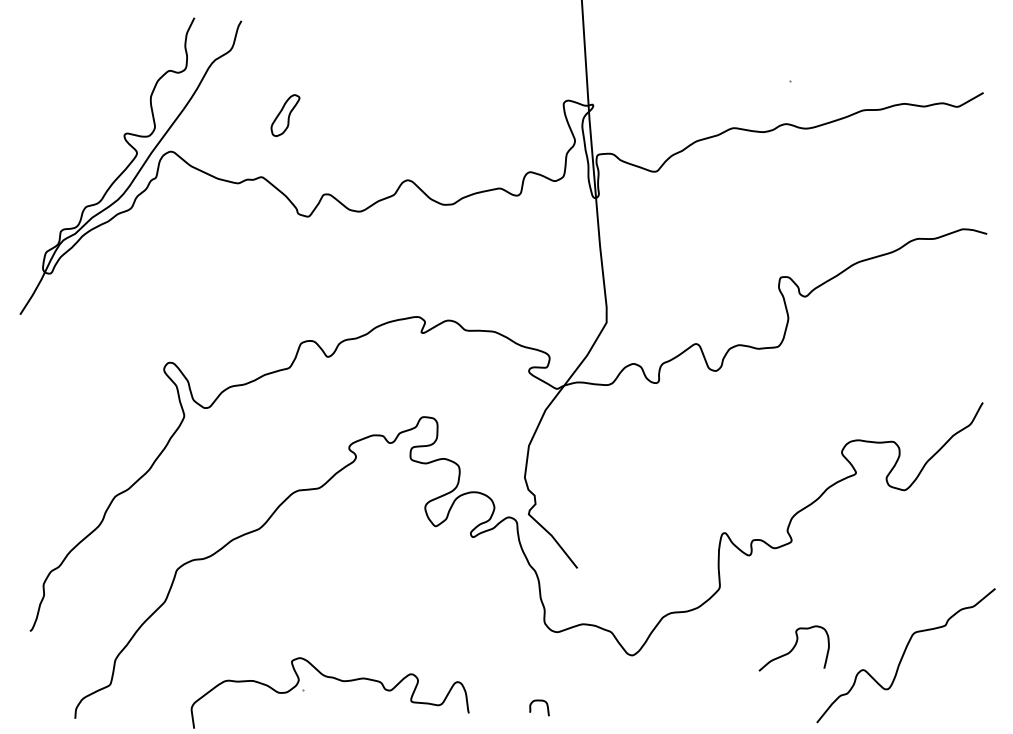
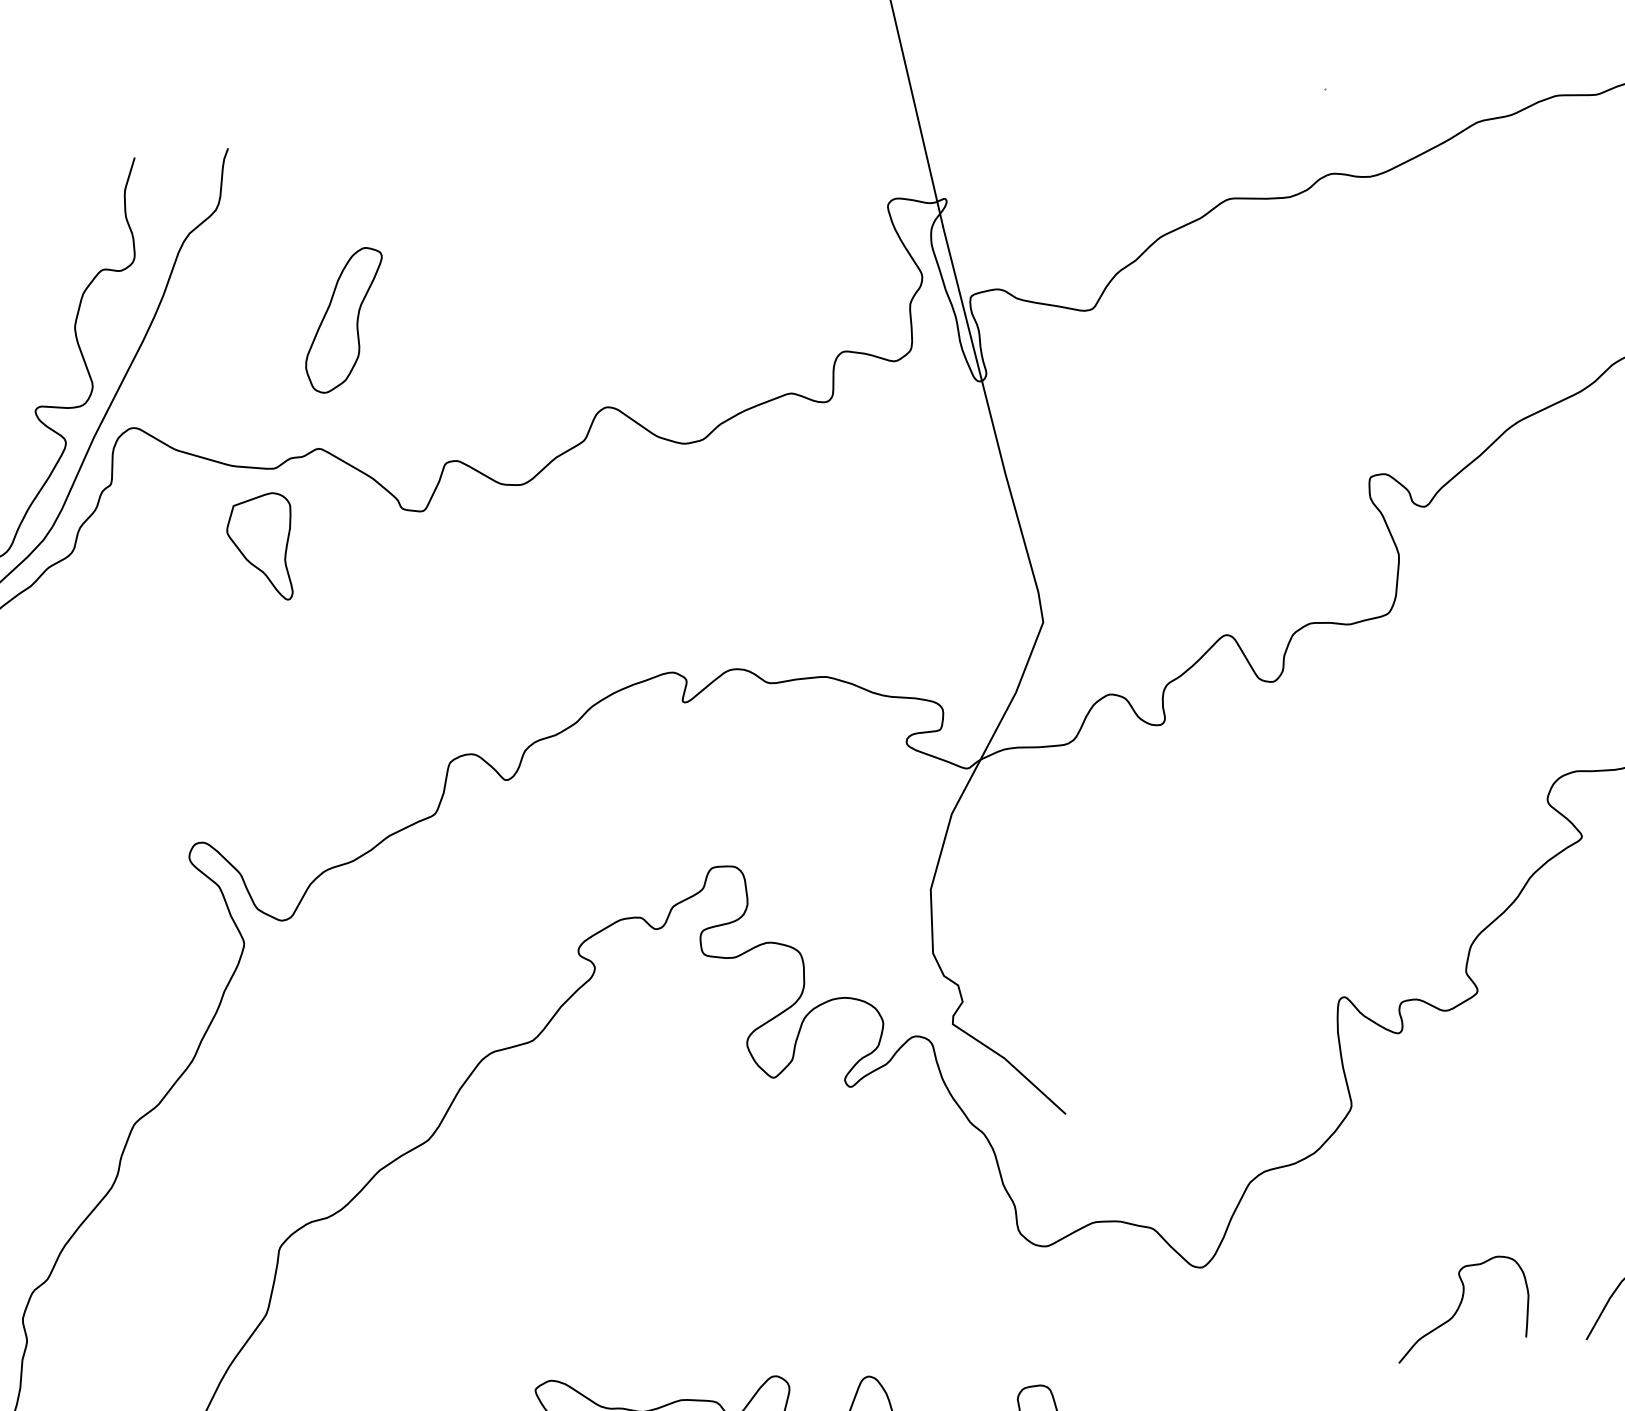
part: (285, 115) -> (345, 319), size x1.67
part: (225, 222) -> (262, 549), added
curve: (793, 648) -> (1459, 1307), moved

